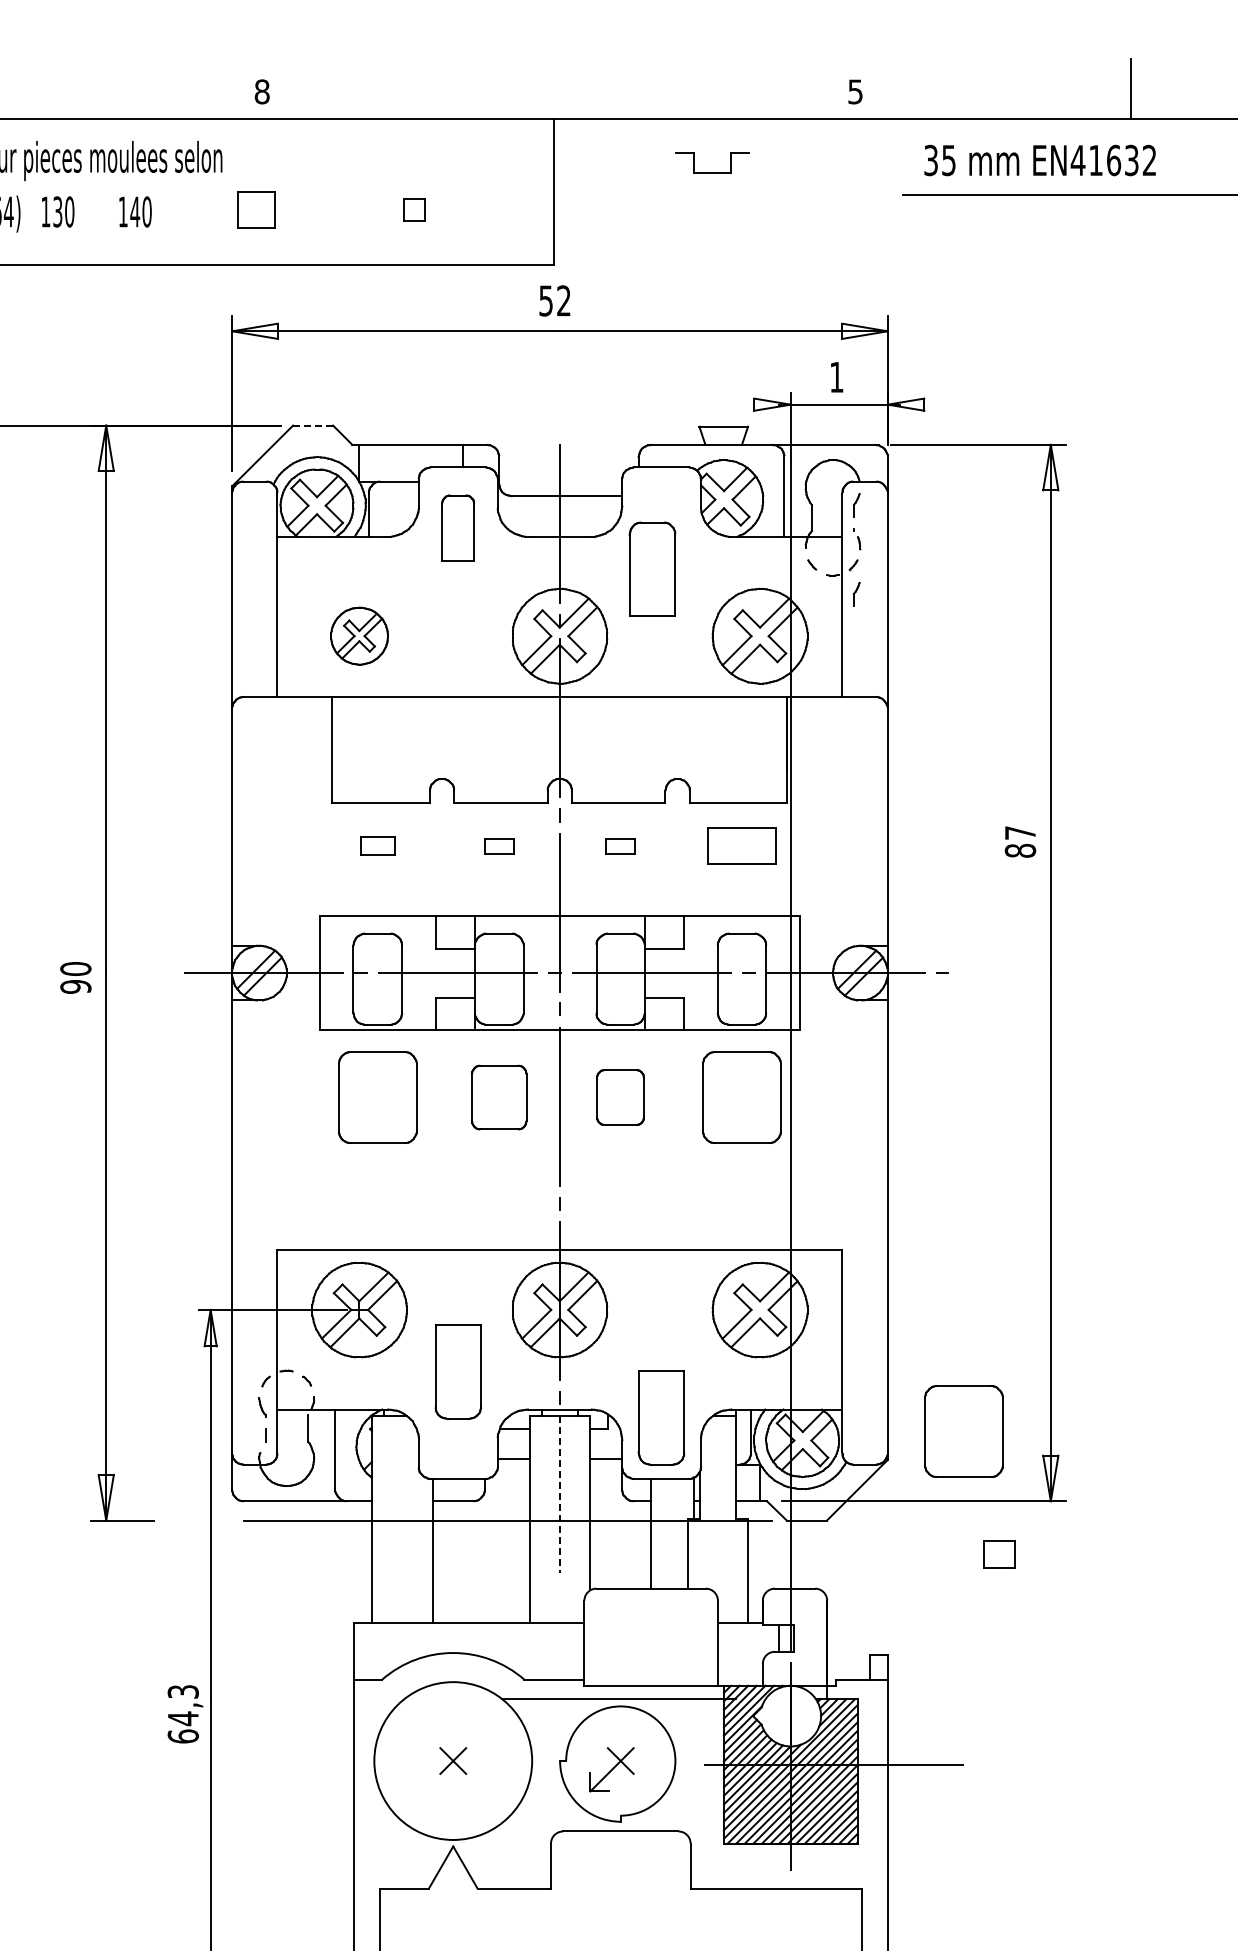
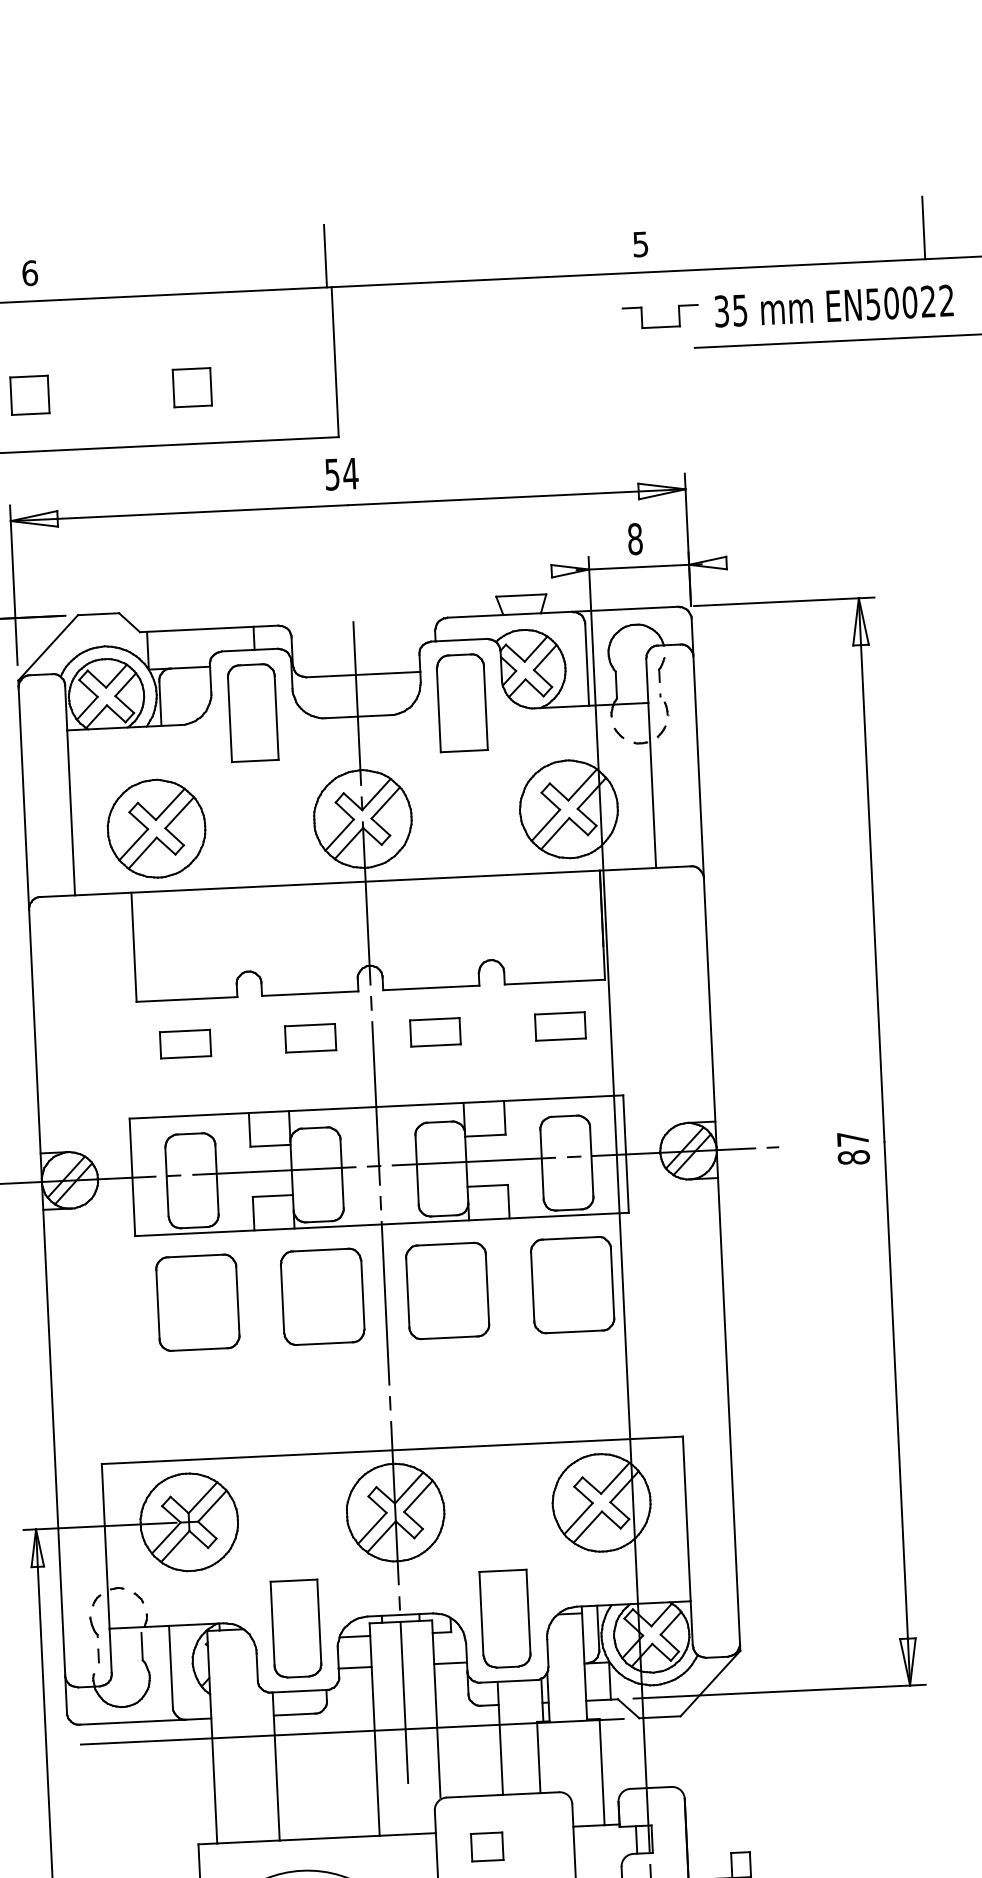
line: (549, 88) -> (325, 255), added
text: (261, 91) -> (29, 272), 8 -> 6
text: (1104, 160) -> (900, 302), EN41632 -> EN50022
part: (712, 172) -> (661, 326), moved
part: (414, 209) -> (192, 386), size x1.67
text: (563, 300) -> (350, 473), 52 -> 54
text: (836, 376) -> (634, 538), 1 -> 8
line: (313, 425) -> (98, 614), dashed -> solid
part: (457, 527) -> (252, 712), size x1.43
part: (652, 568) -> (462, 702), moved
part: (856, 594) -> (666, 761), removed
part: (359, 635) -> (156, 828), size x1.67
text: (1020, 841) -> (853, 1147), moved
part: (377, 846) -> (185, 1044), size x1.43
part: (499, 846) -> (310, 1038), size x1.67
part: (620, 846) -> (435, 1032), size x1.67
part: (741, 846) -> (559, 1026), size x0.71
part: (499, 1097) -> (323, 1296), size x1.43
part: (620, 1097) -> (447, 1290), size x1.67
part: (457, 1371) -> (295, 1628), moved
part: (963, 1431) -> (816, 1617), removed
line: (559, 1495) -> (404, 1703), dashed -> solid
part: (999, 1554) -> (487, 1847), moved

